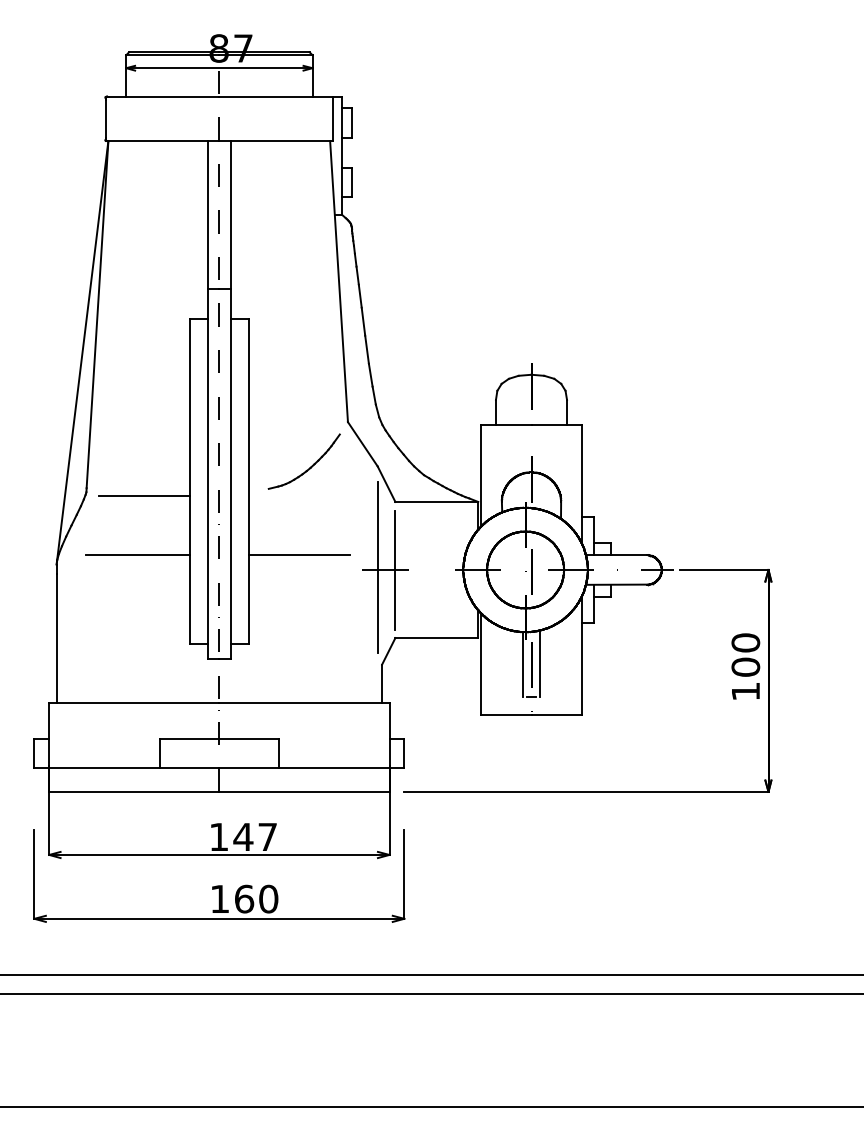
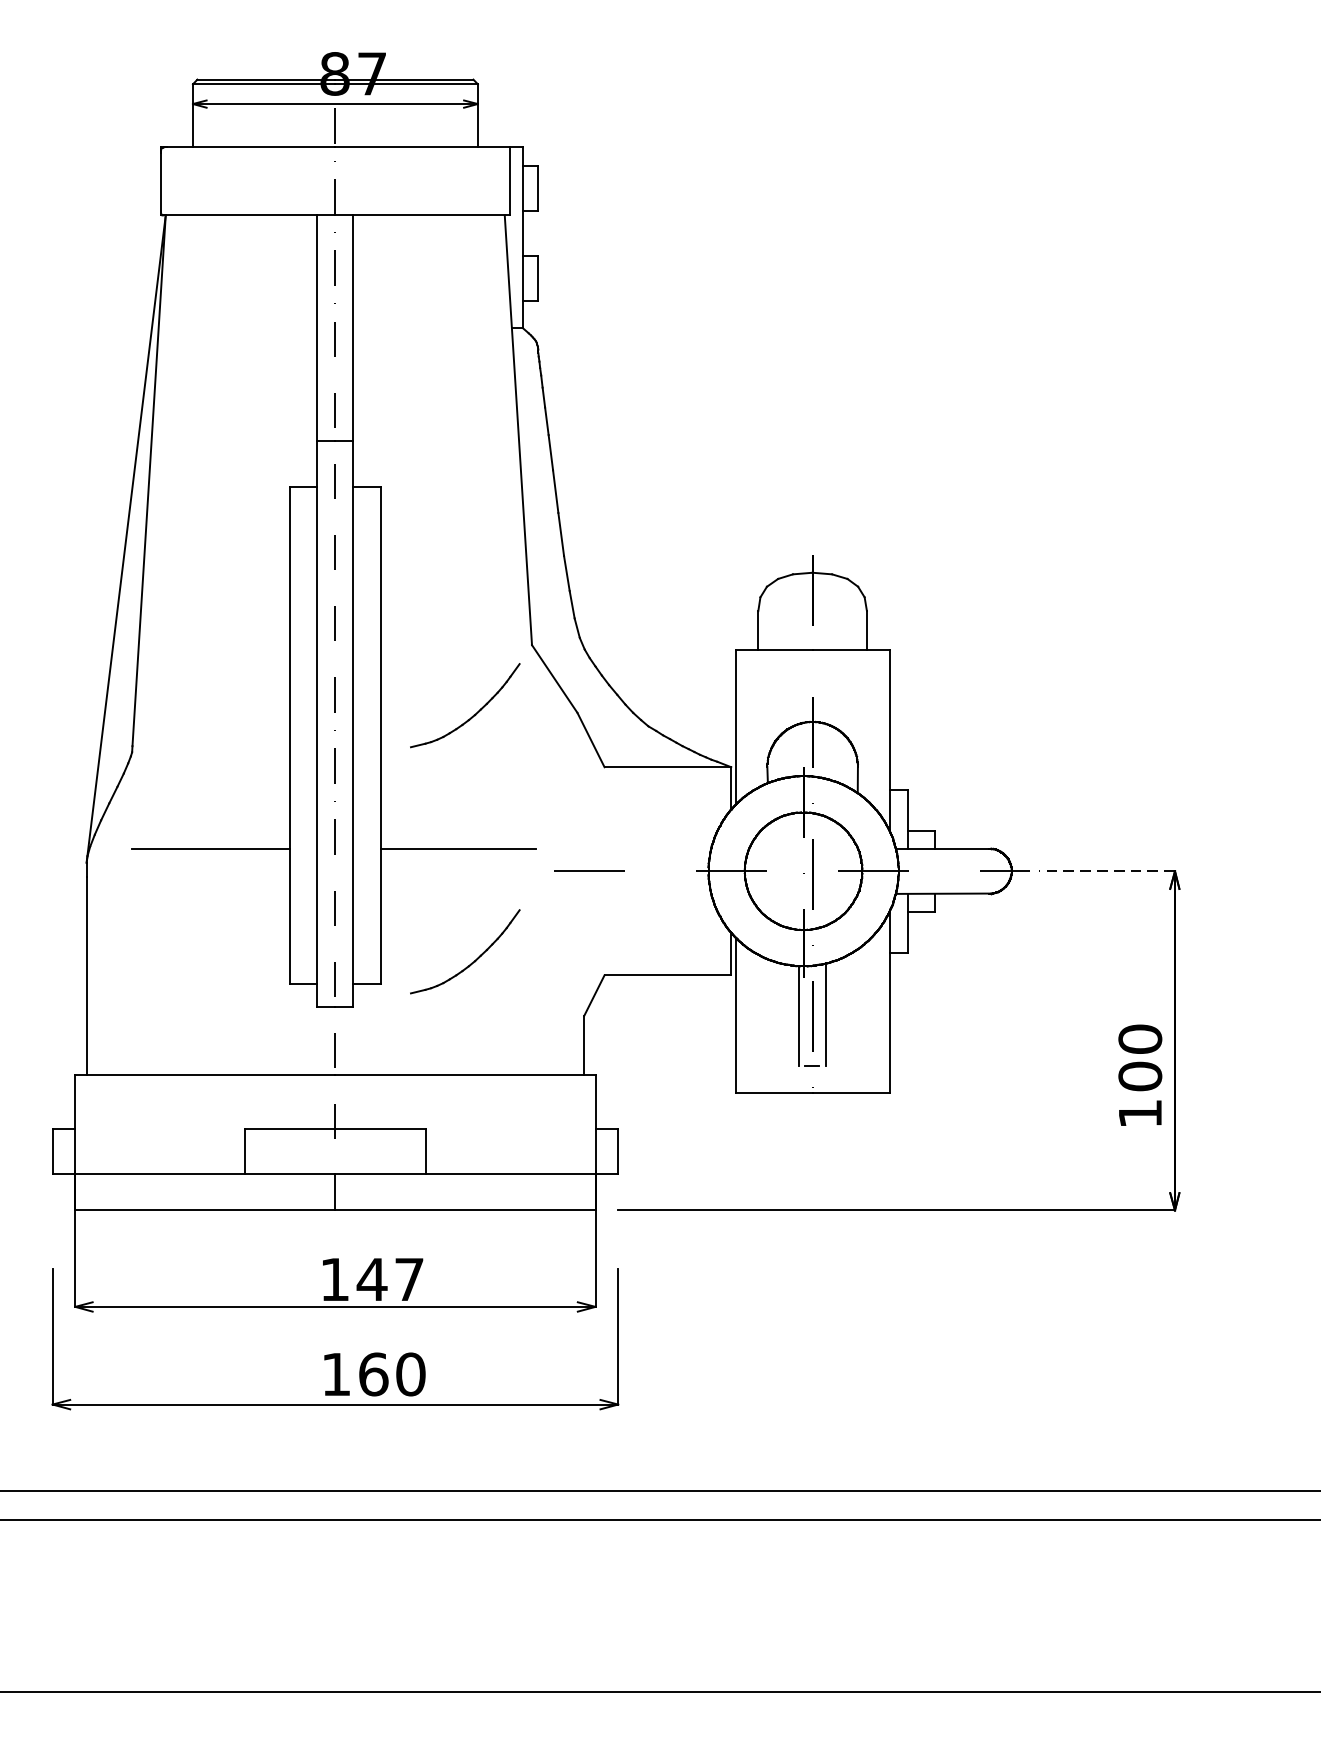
line: (144, 496) -> (220, 758), removed
line: (377, 567) -> (577, 867), removed
line: (395, 570) -> (604, 872), removed
line: (723, 570) -> (1106, 872), solid -> dashed
part: (309, 628) -> (473, 960), added
text: (745, 666) -> (1139, 1075), moved

